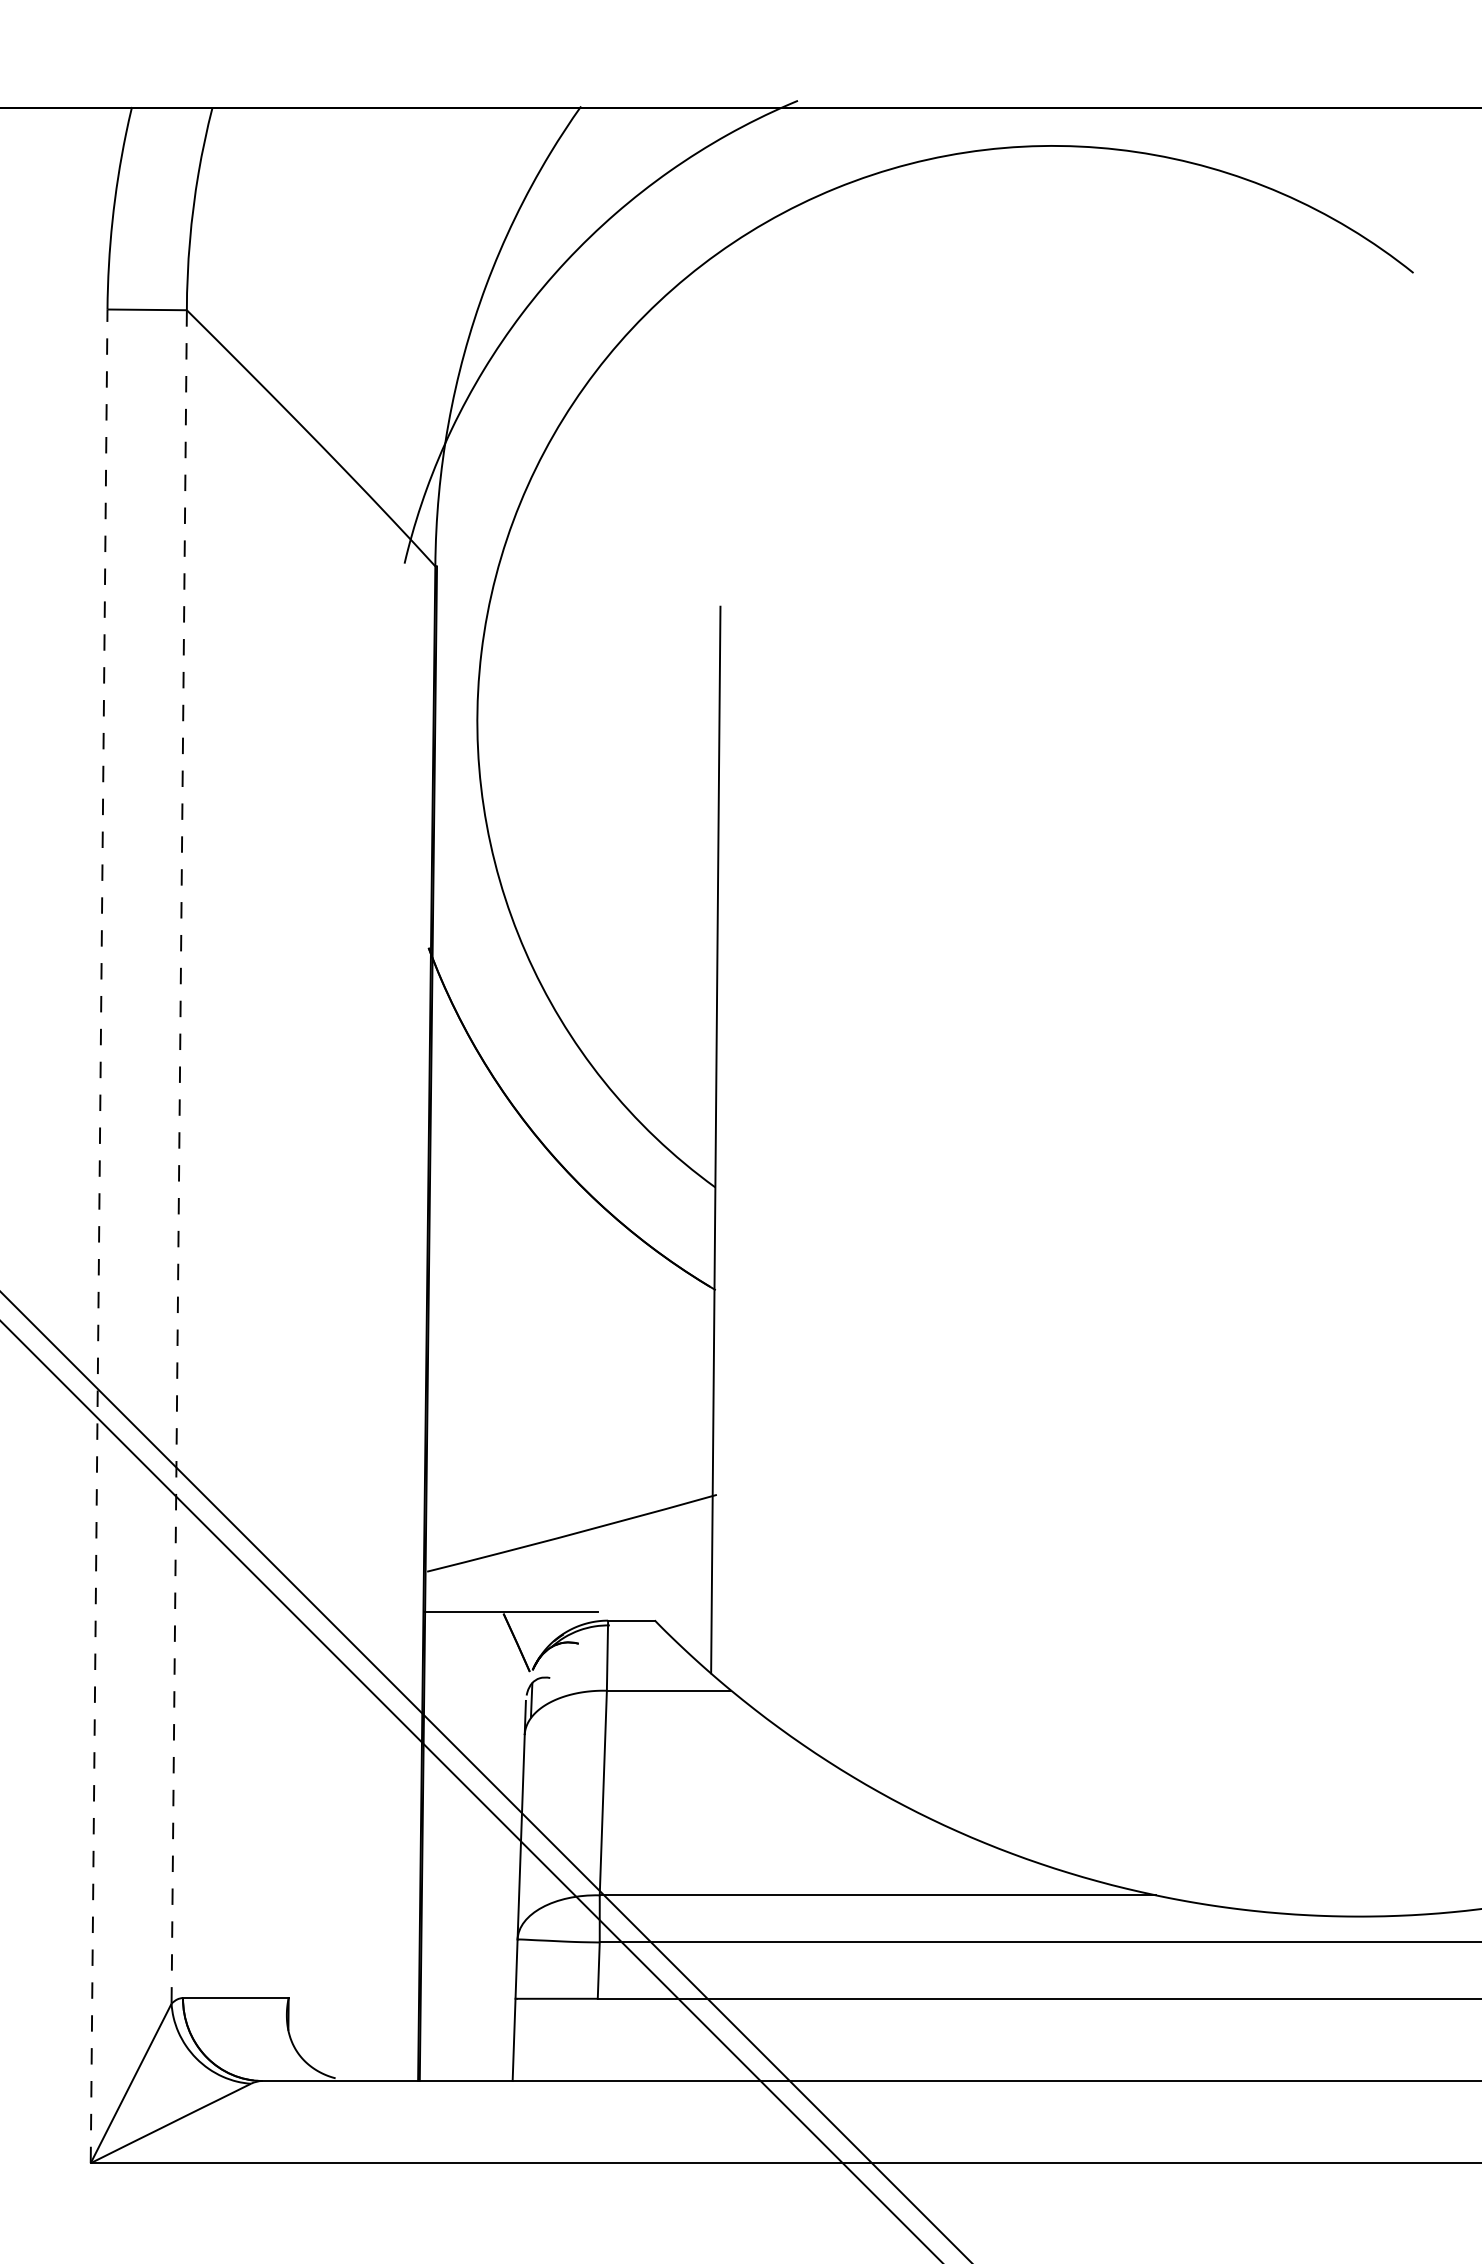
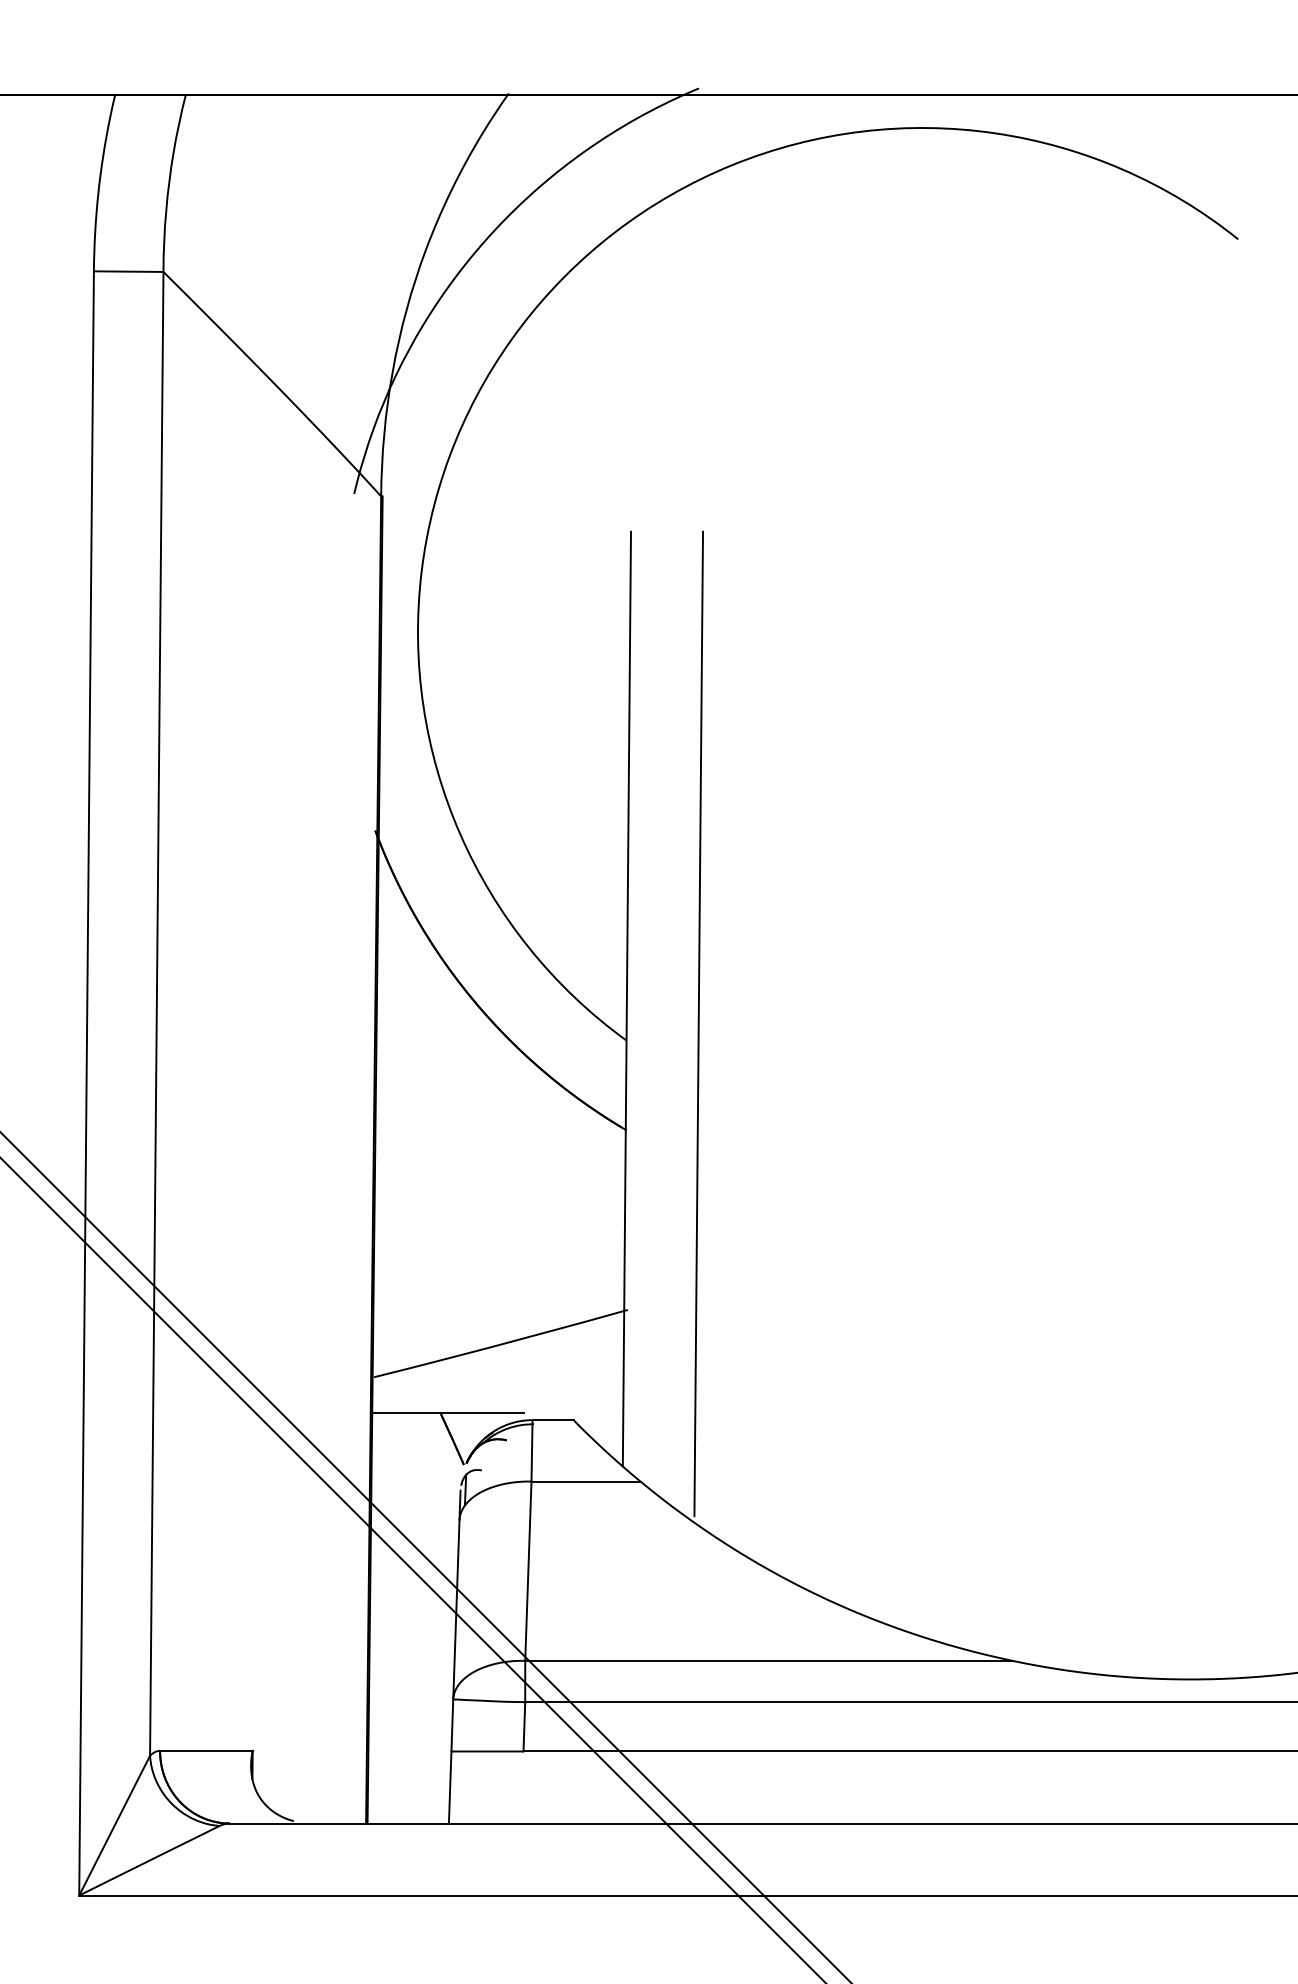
line: (179, 1156) -> (157, 1013), dashed -> solid
line: (797, 1168) -> (698, 1023), added
line: (99, 1236) -> (86, 1083), dashed -> solid

